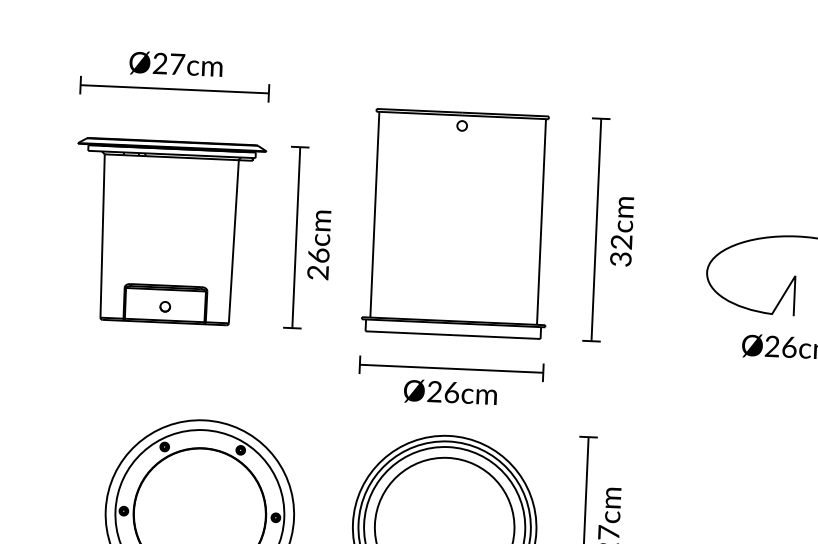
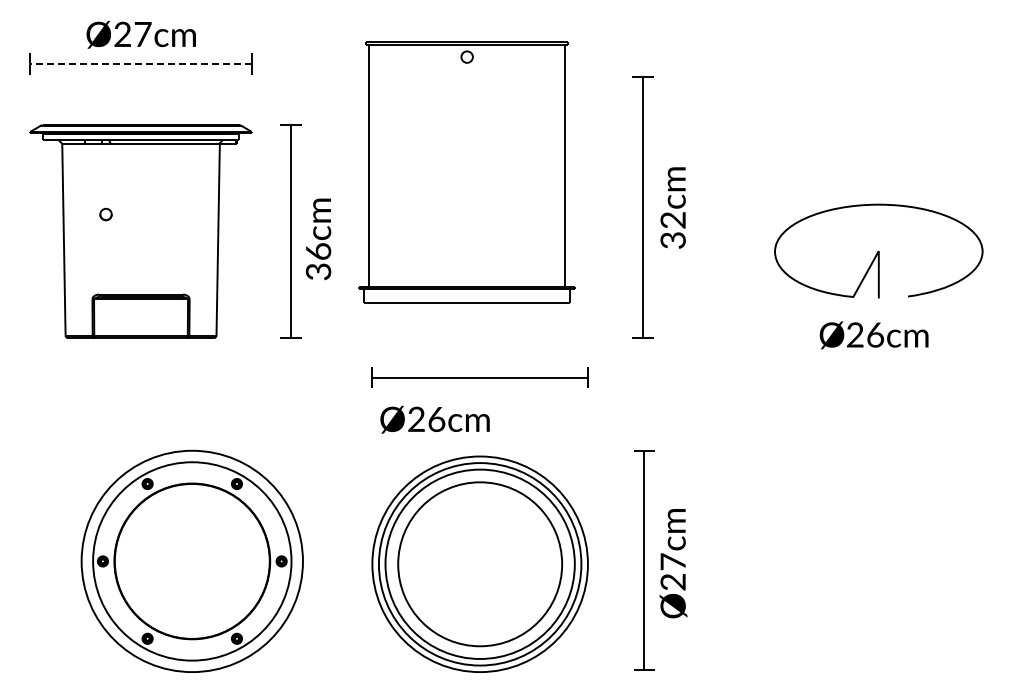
line: (175, 89) -> (141, 63), solid -> dashed
part: (457, 224) -> (466, 172), moved
text: (319, 272) -> (320, 271), 26cm -> 36cm
part: (164, 306) -> (105, 214), moved
text: (449, 392) -> (434, 419), moved

